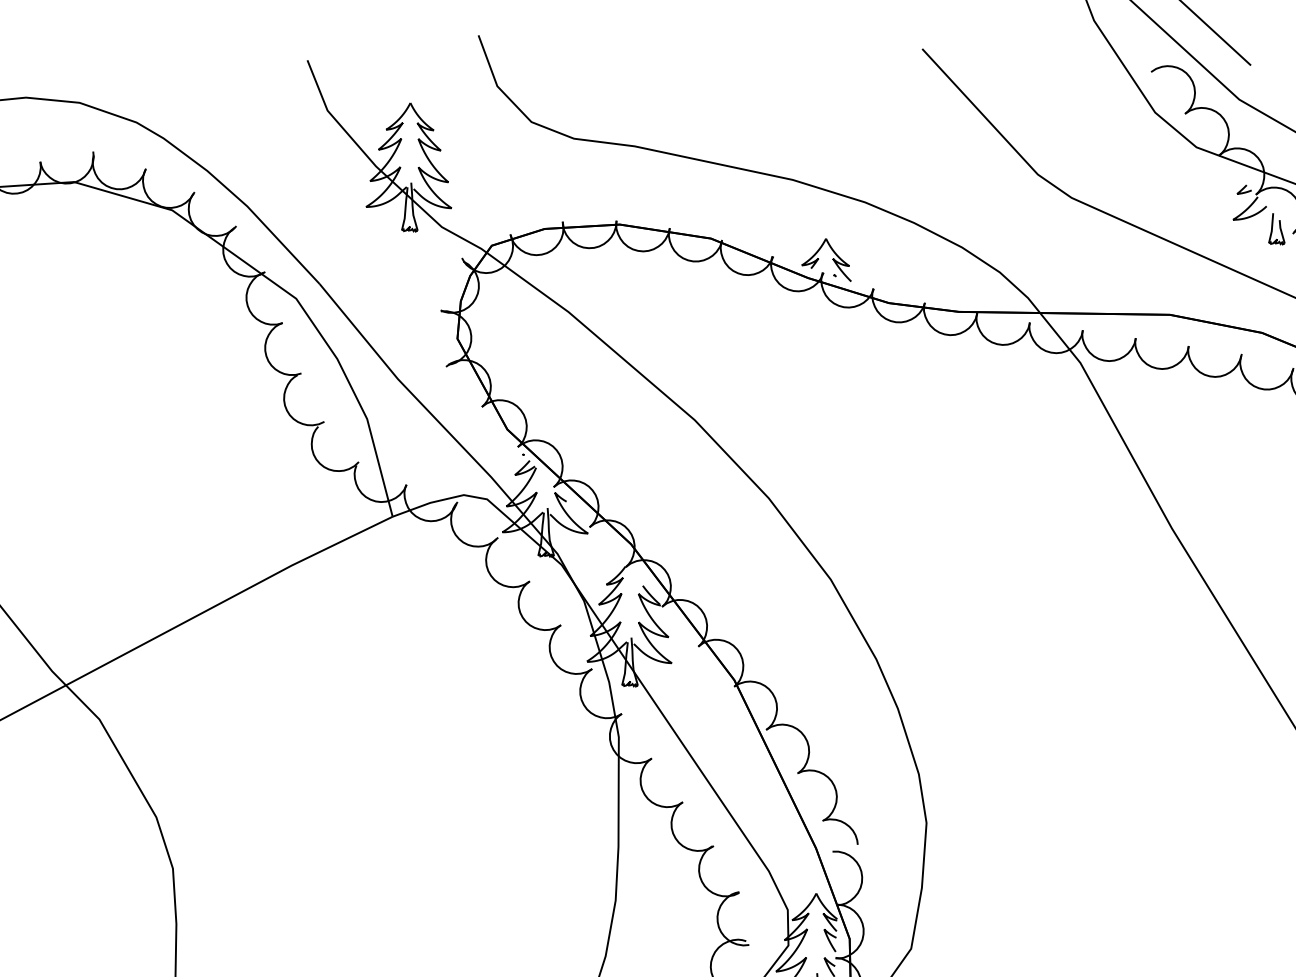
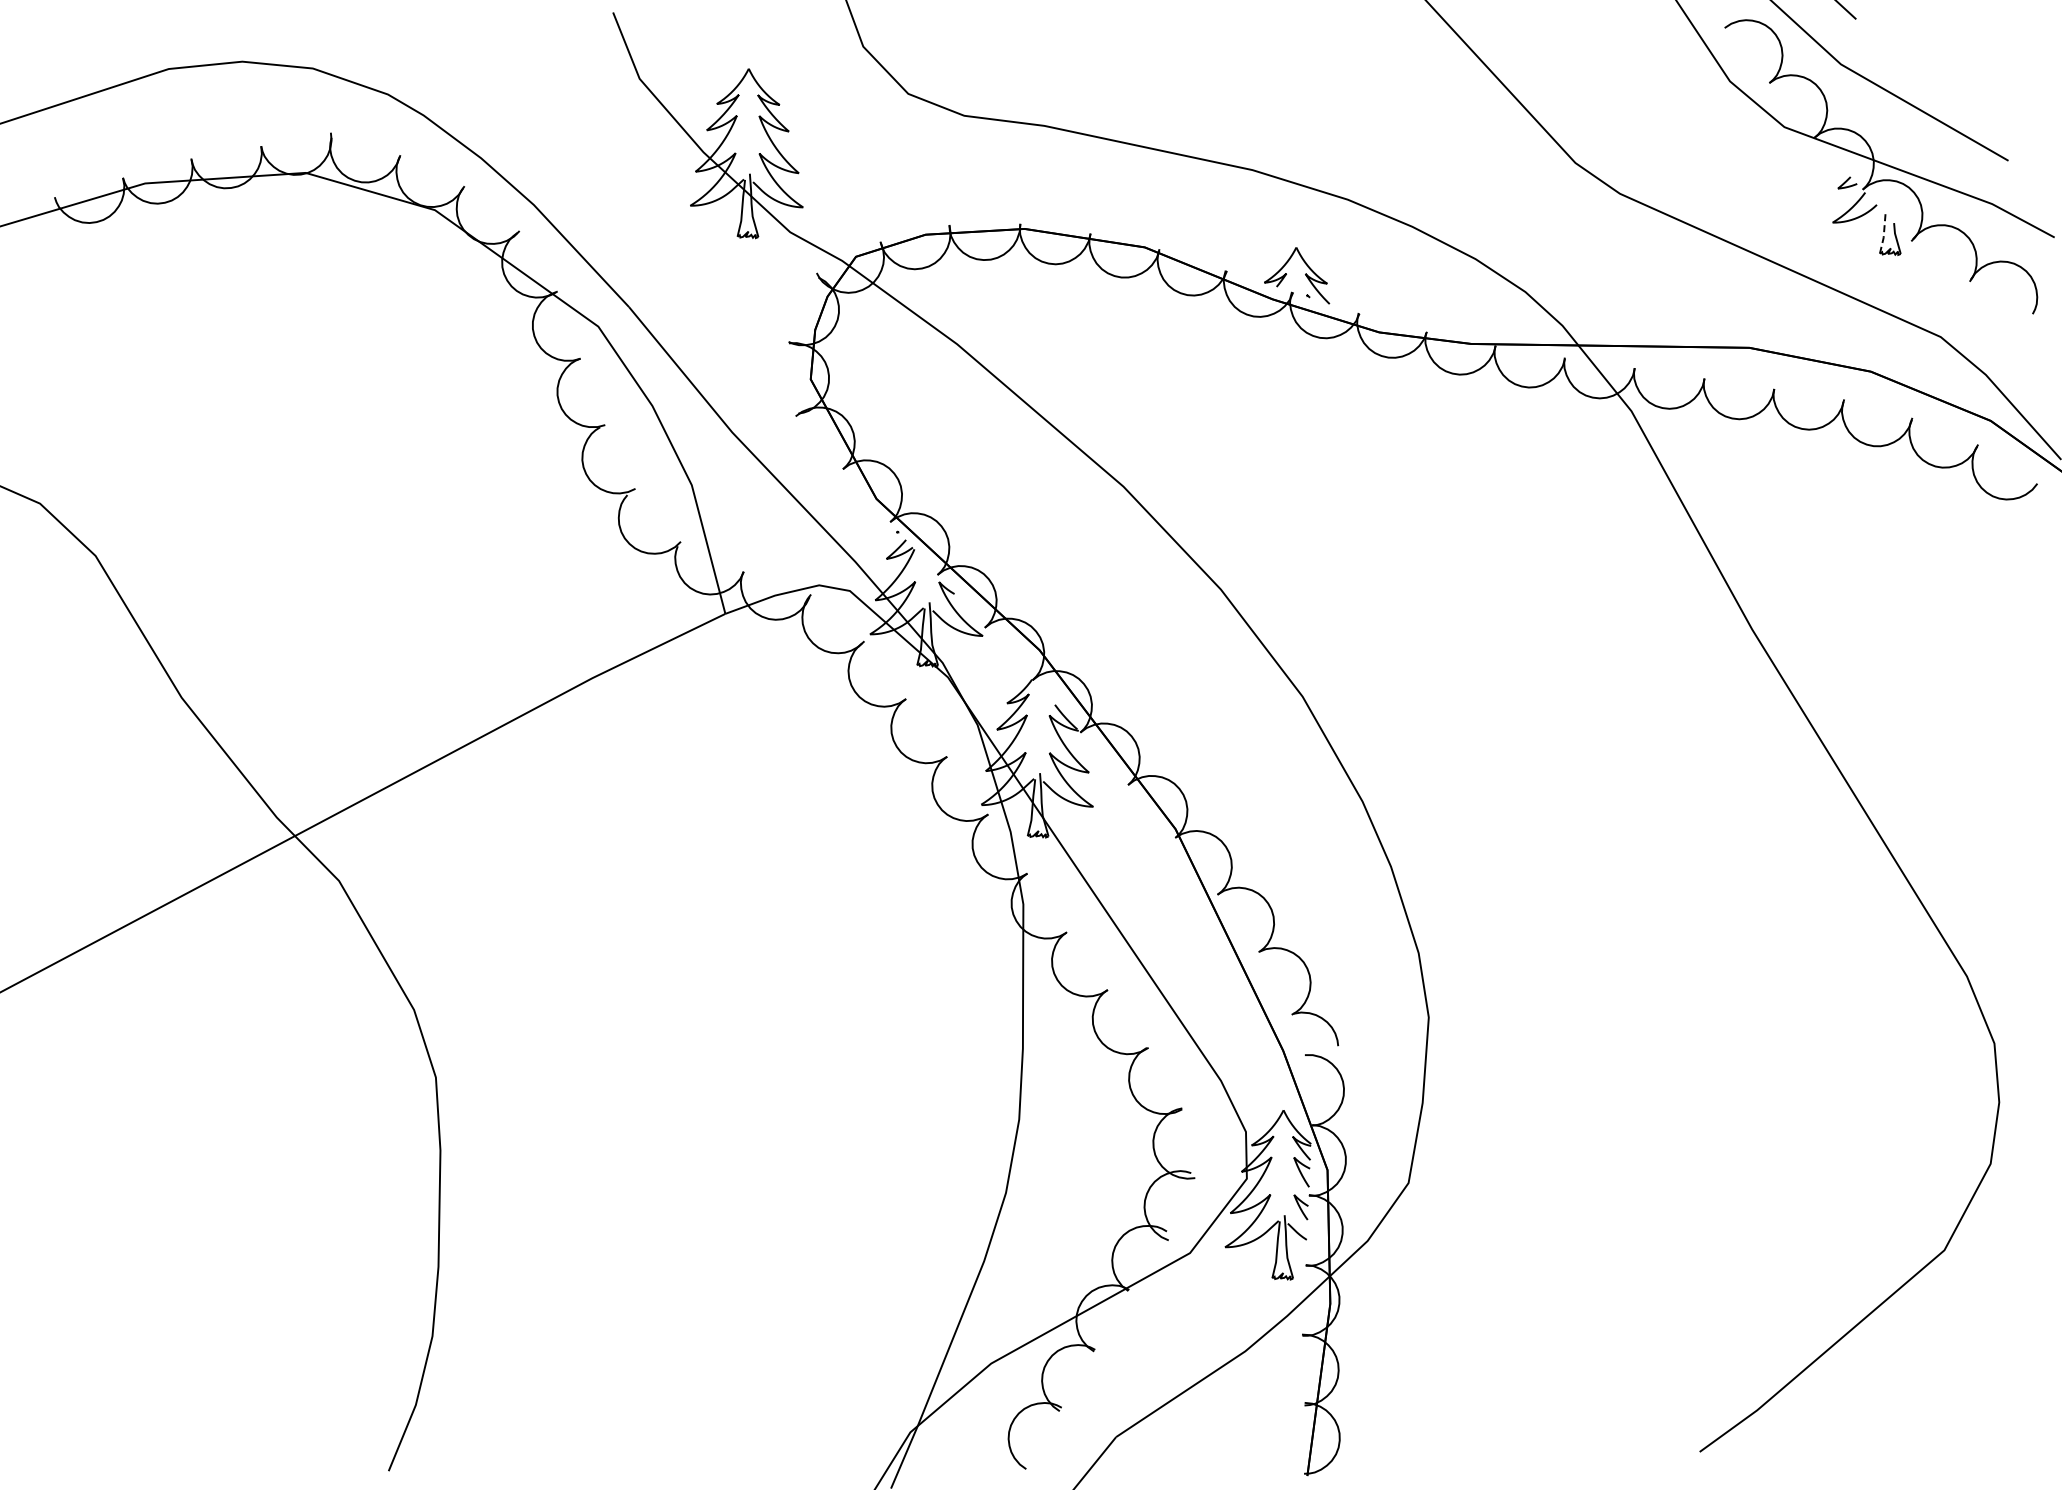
line: (1271, 228) -> (1883, 234), solid -> dashed

